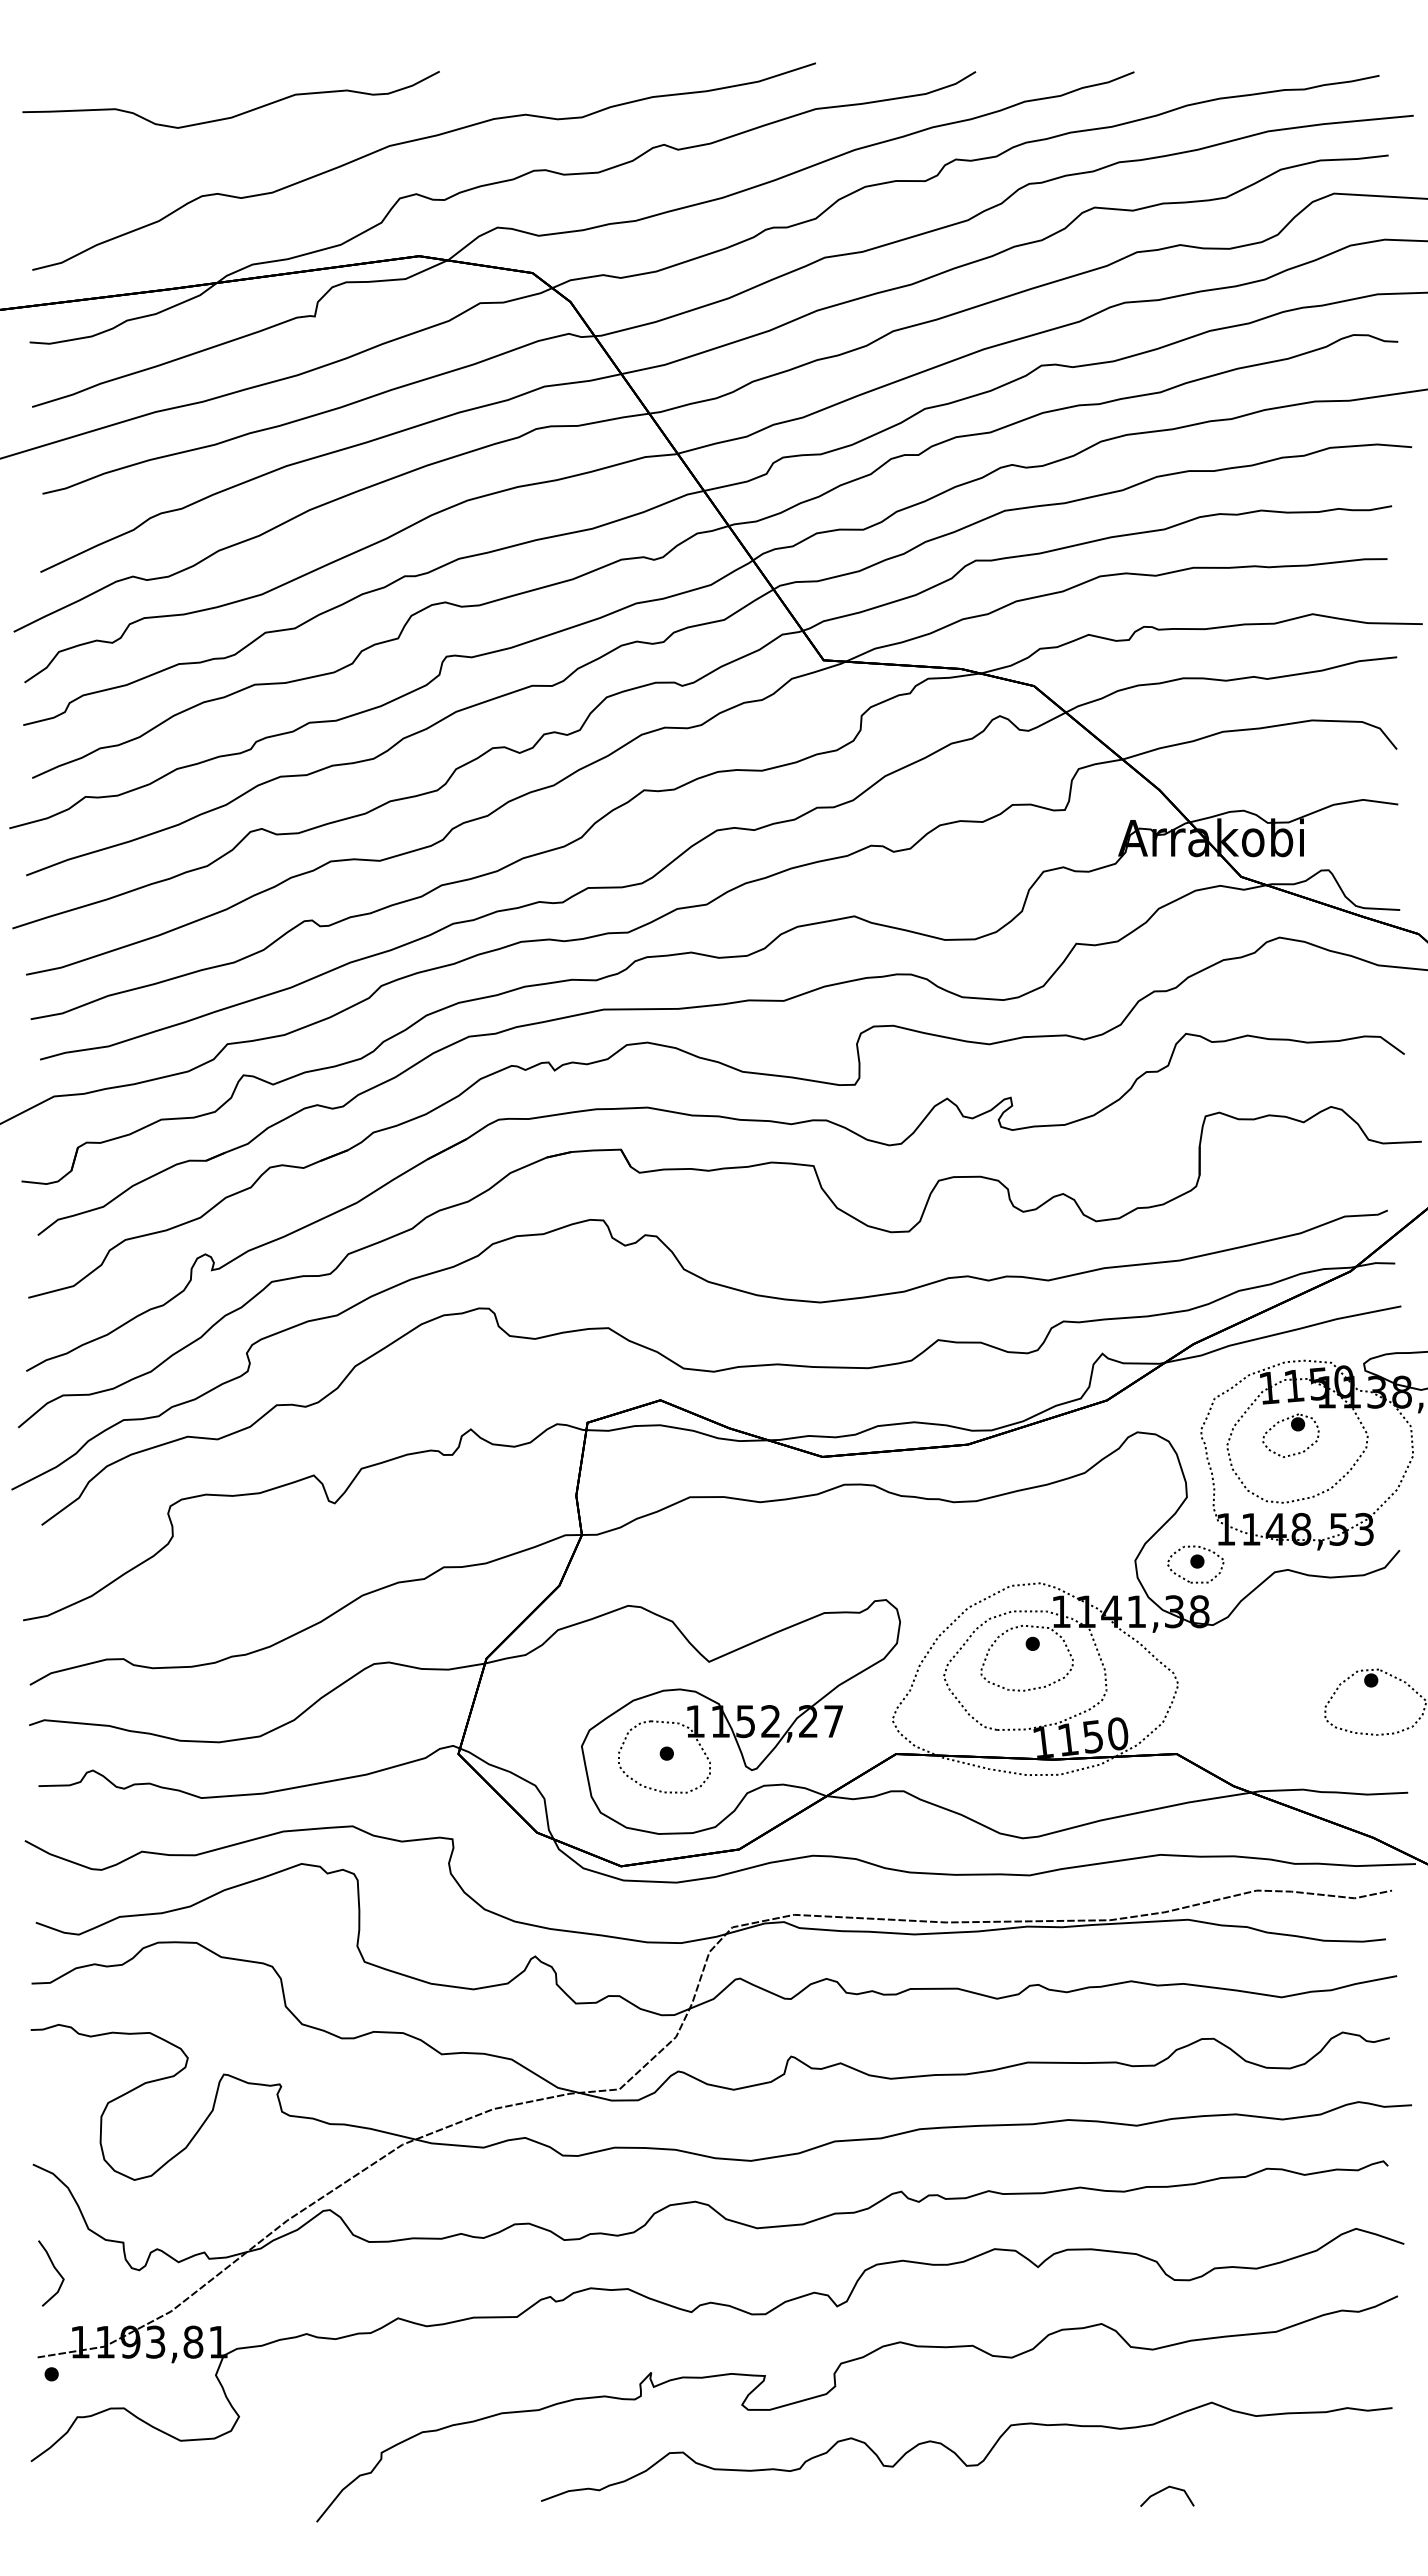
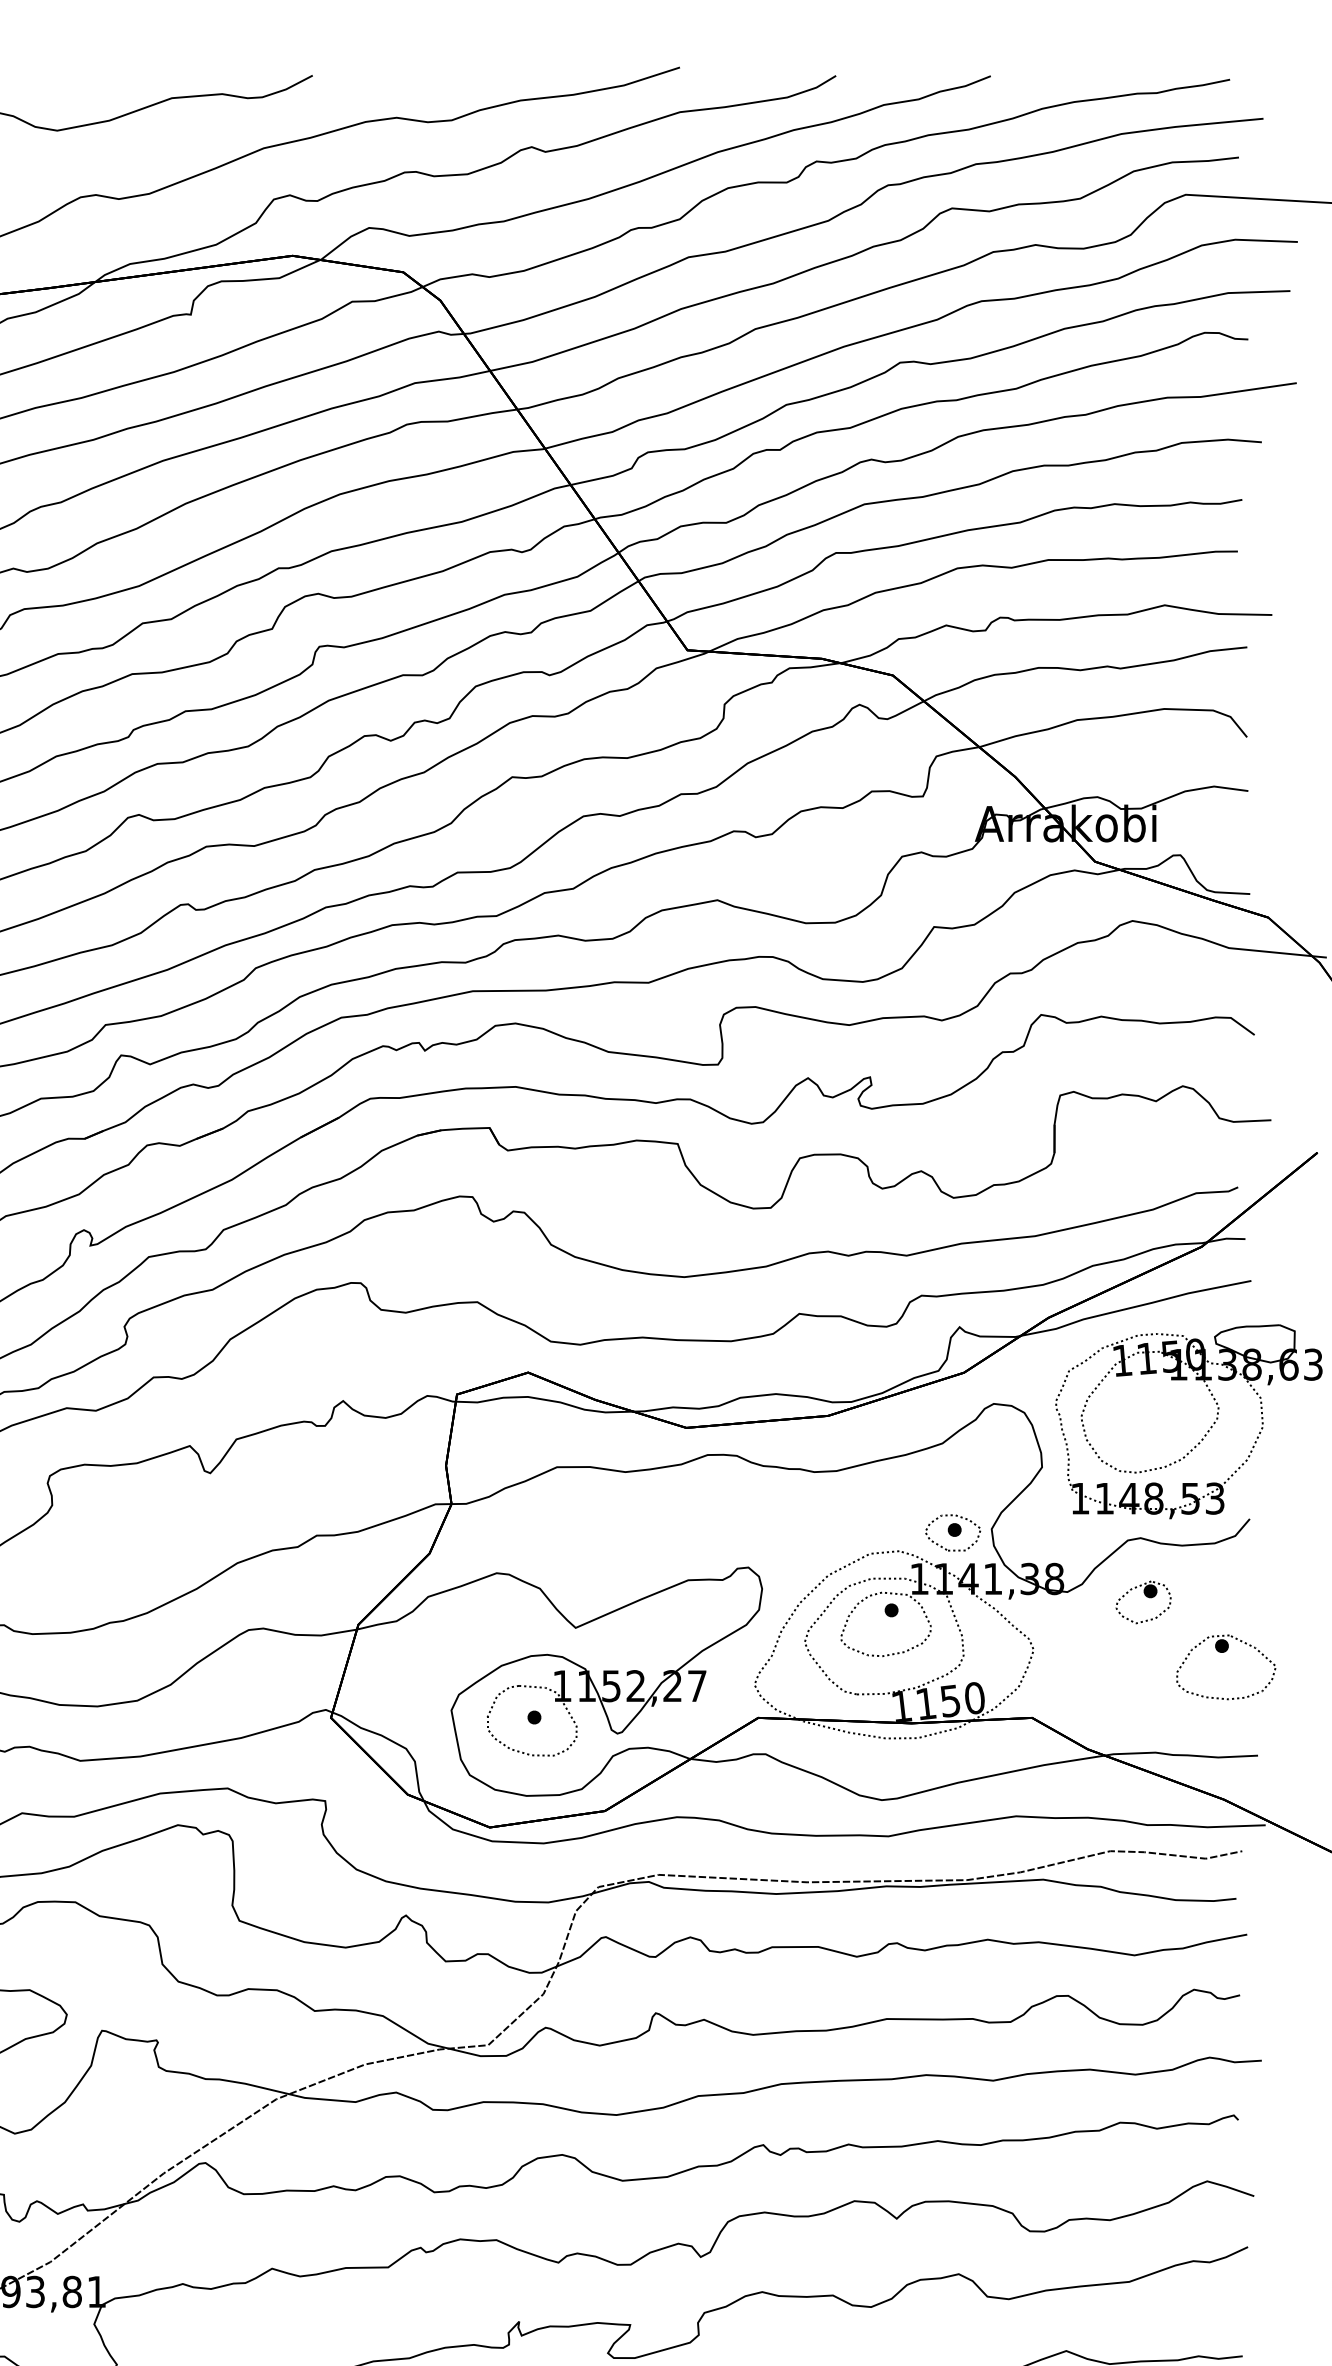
part: (1294, 1430) -> (1147, 1597), moved
part: (1195, 1564) -> (952, 1532), moved

